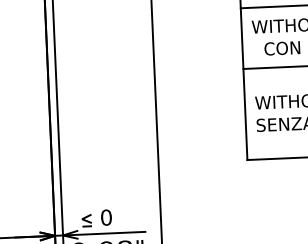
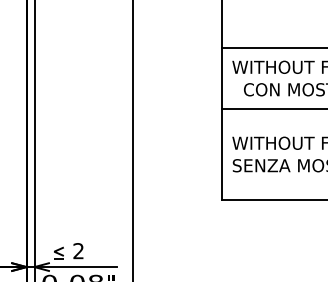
text: (106, 217) -> (78, 251), 0 -> 2

